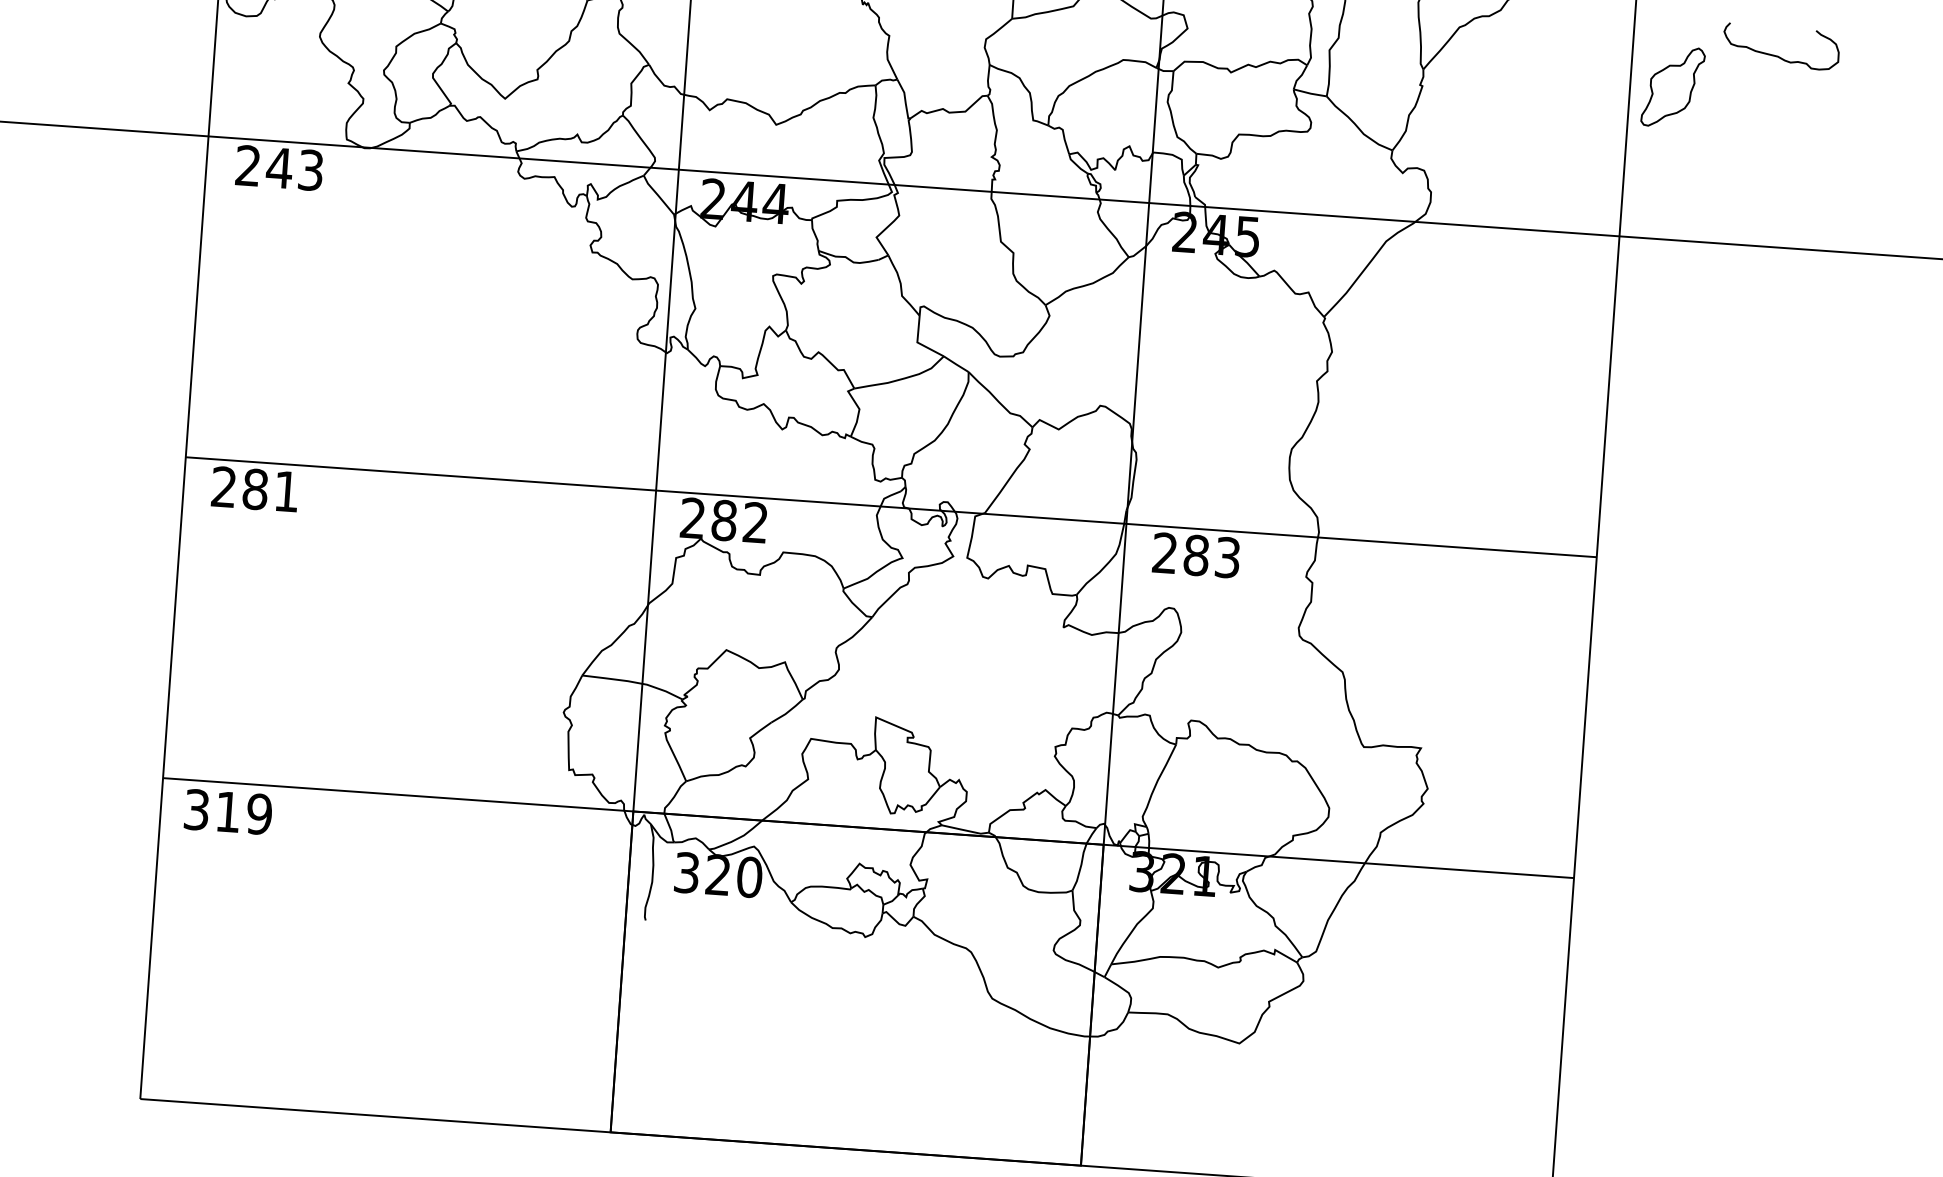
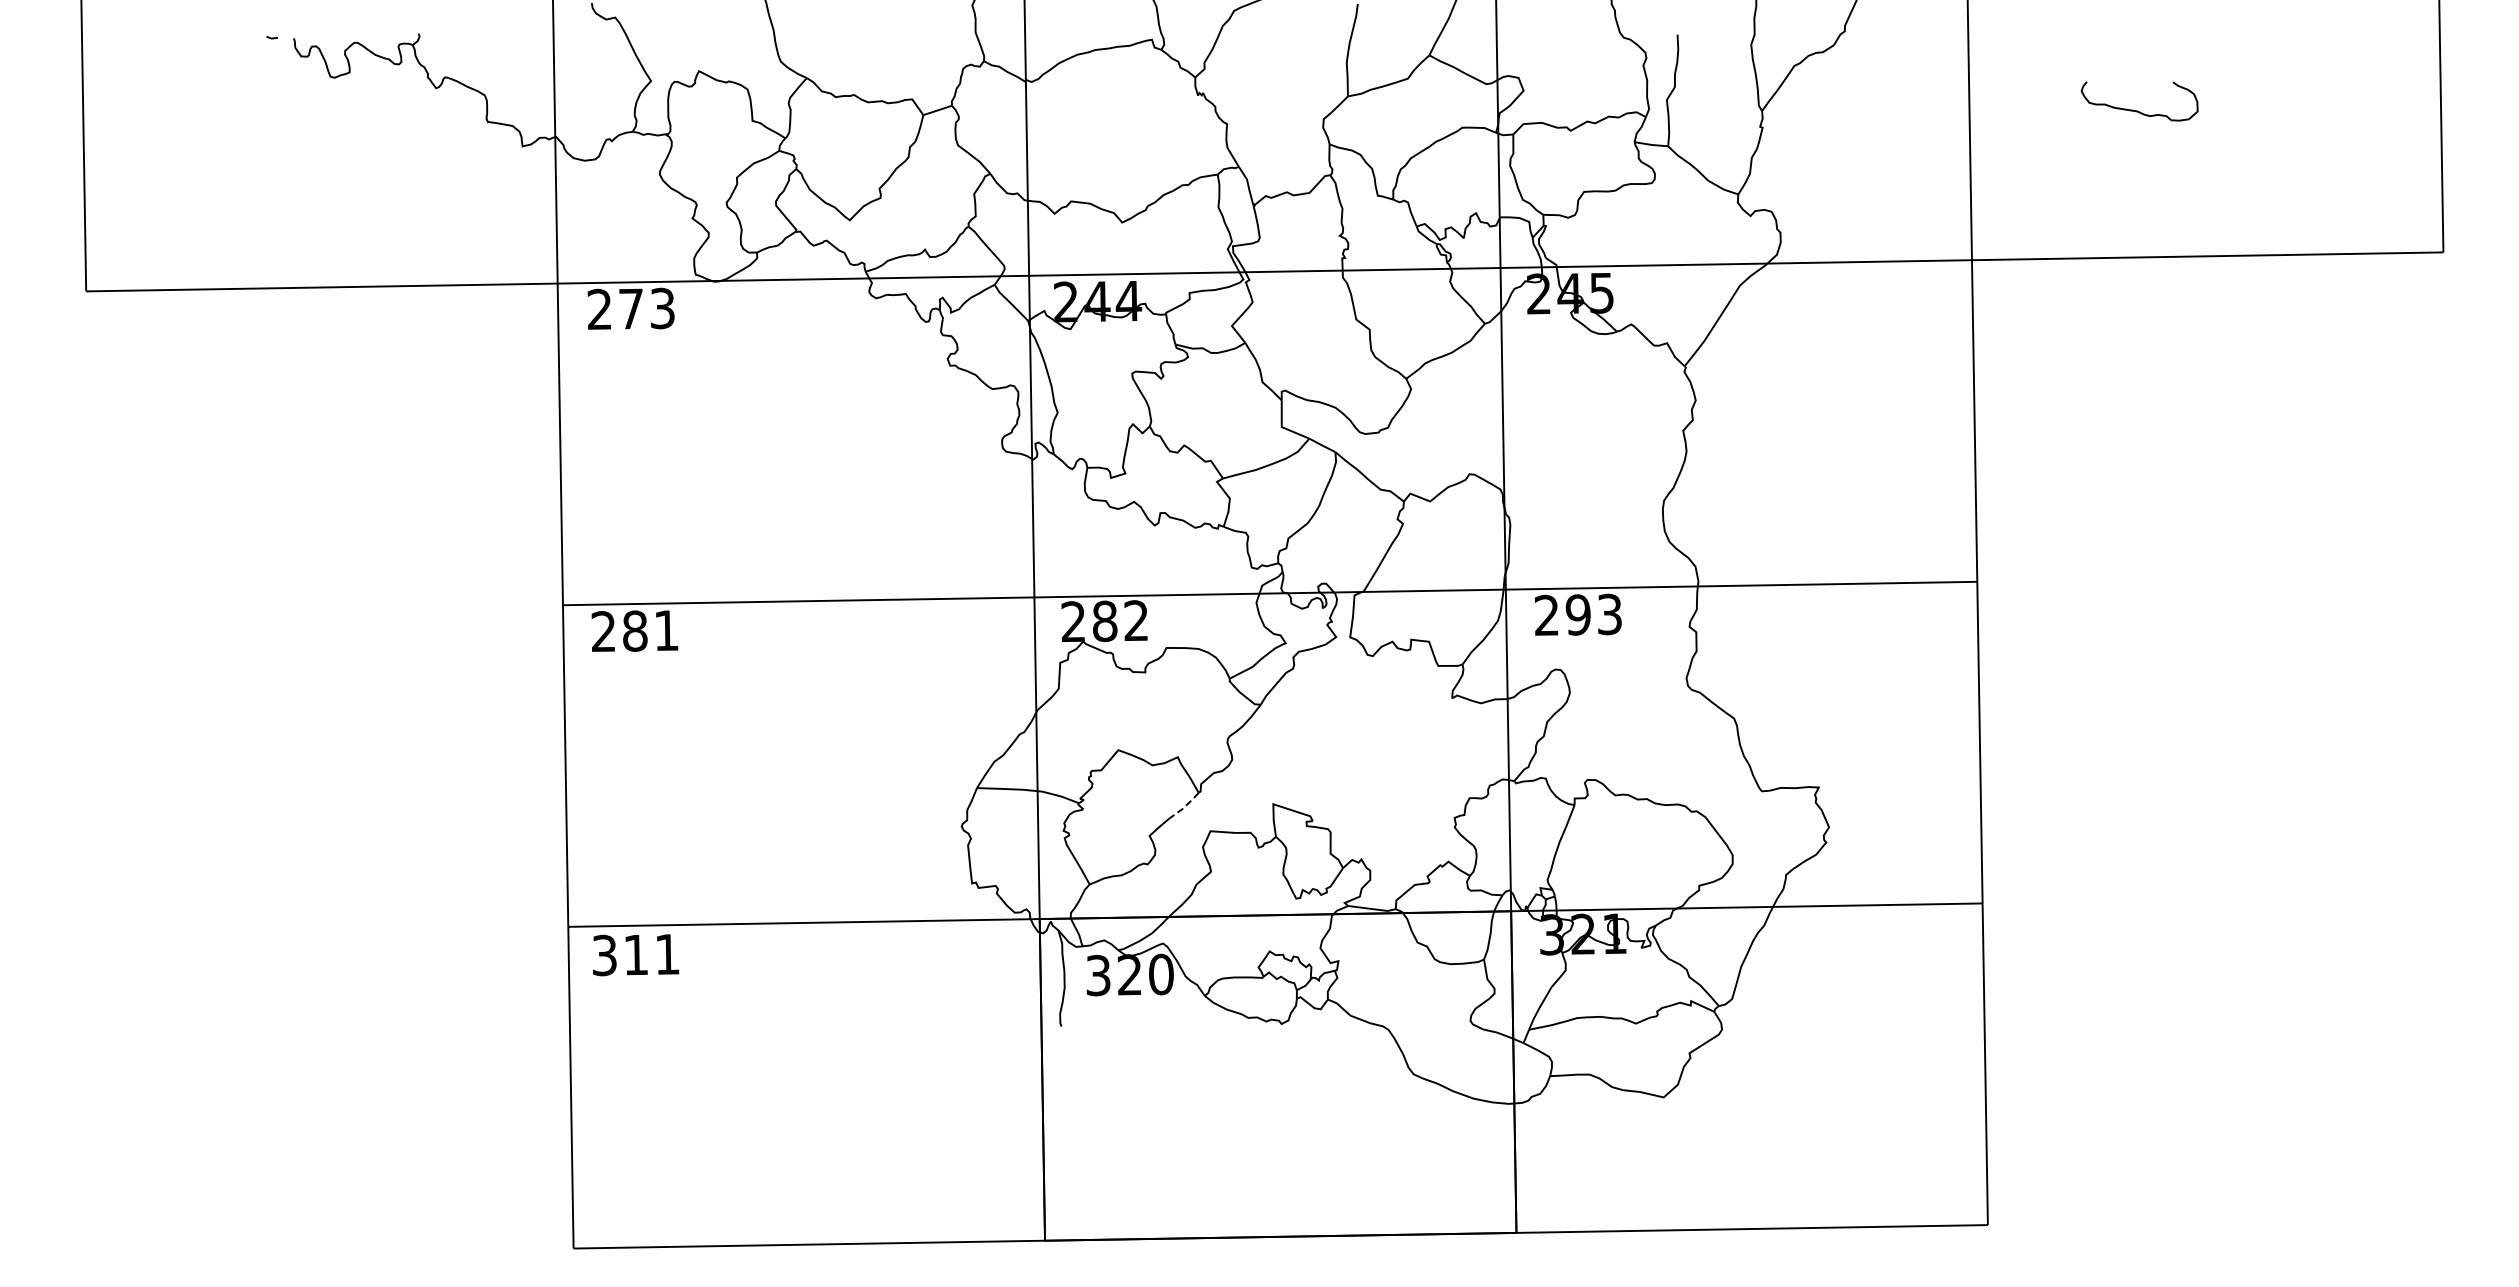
curve: (1778, 55) -> (2137, 110), moved
part: (1673, 86) -> (2012, 106), removed
text: (279, 167) -> (631, 308), 243 -> 273
text: (1195, 554) -> (1577, 614), 283 -> 293
line: (787, 711) -> (1184, 806), solid -> dashed
text: (259, 814) -> (667, 954), 319 -> 311

